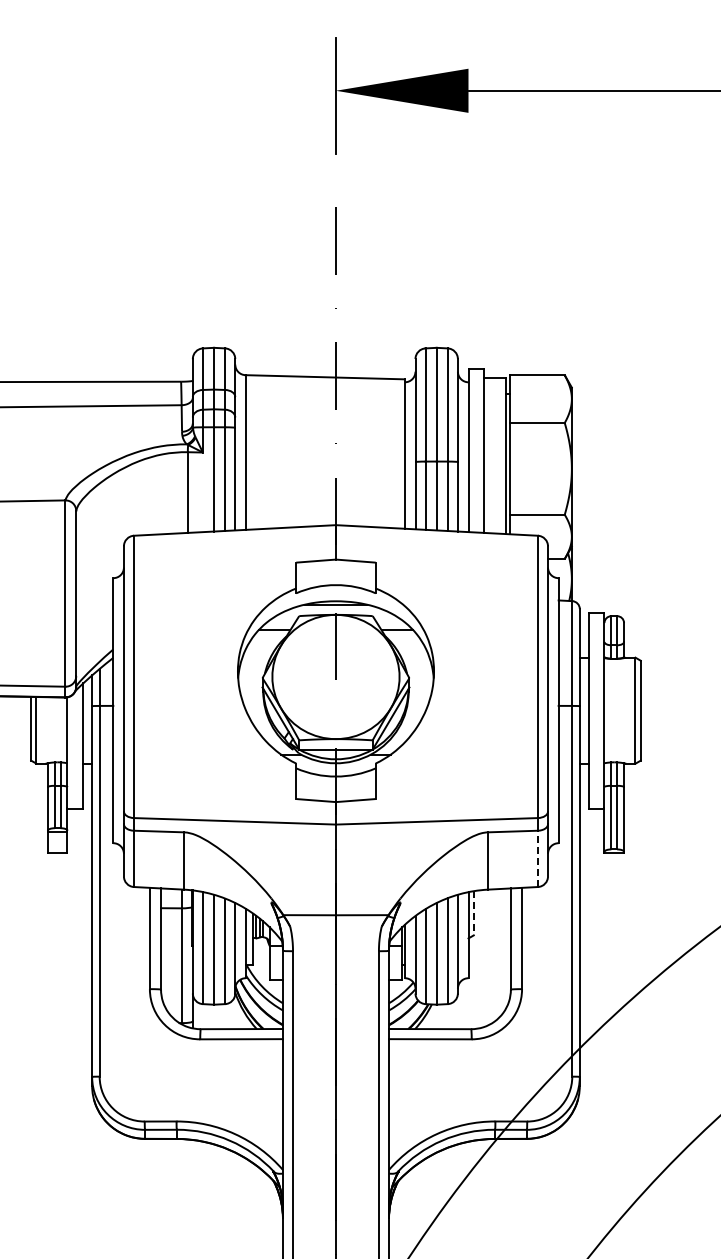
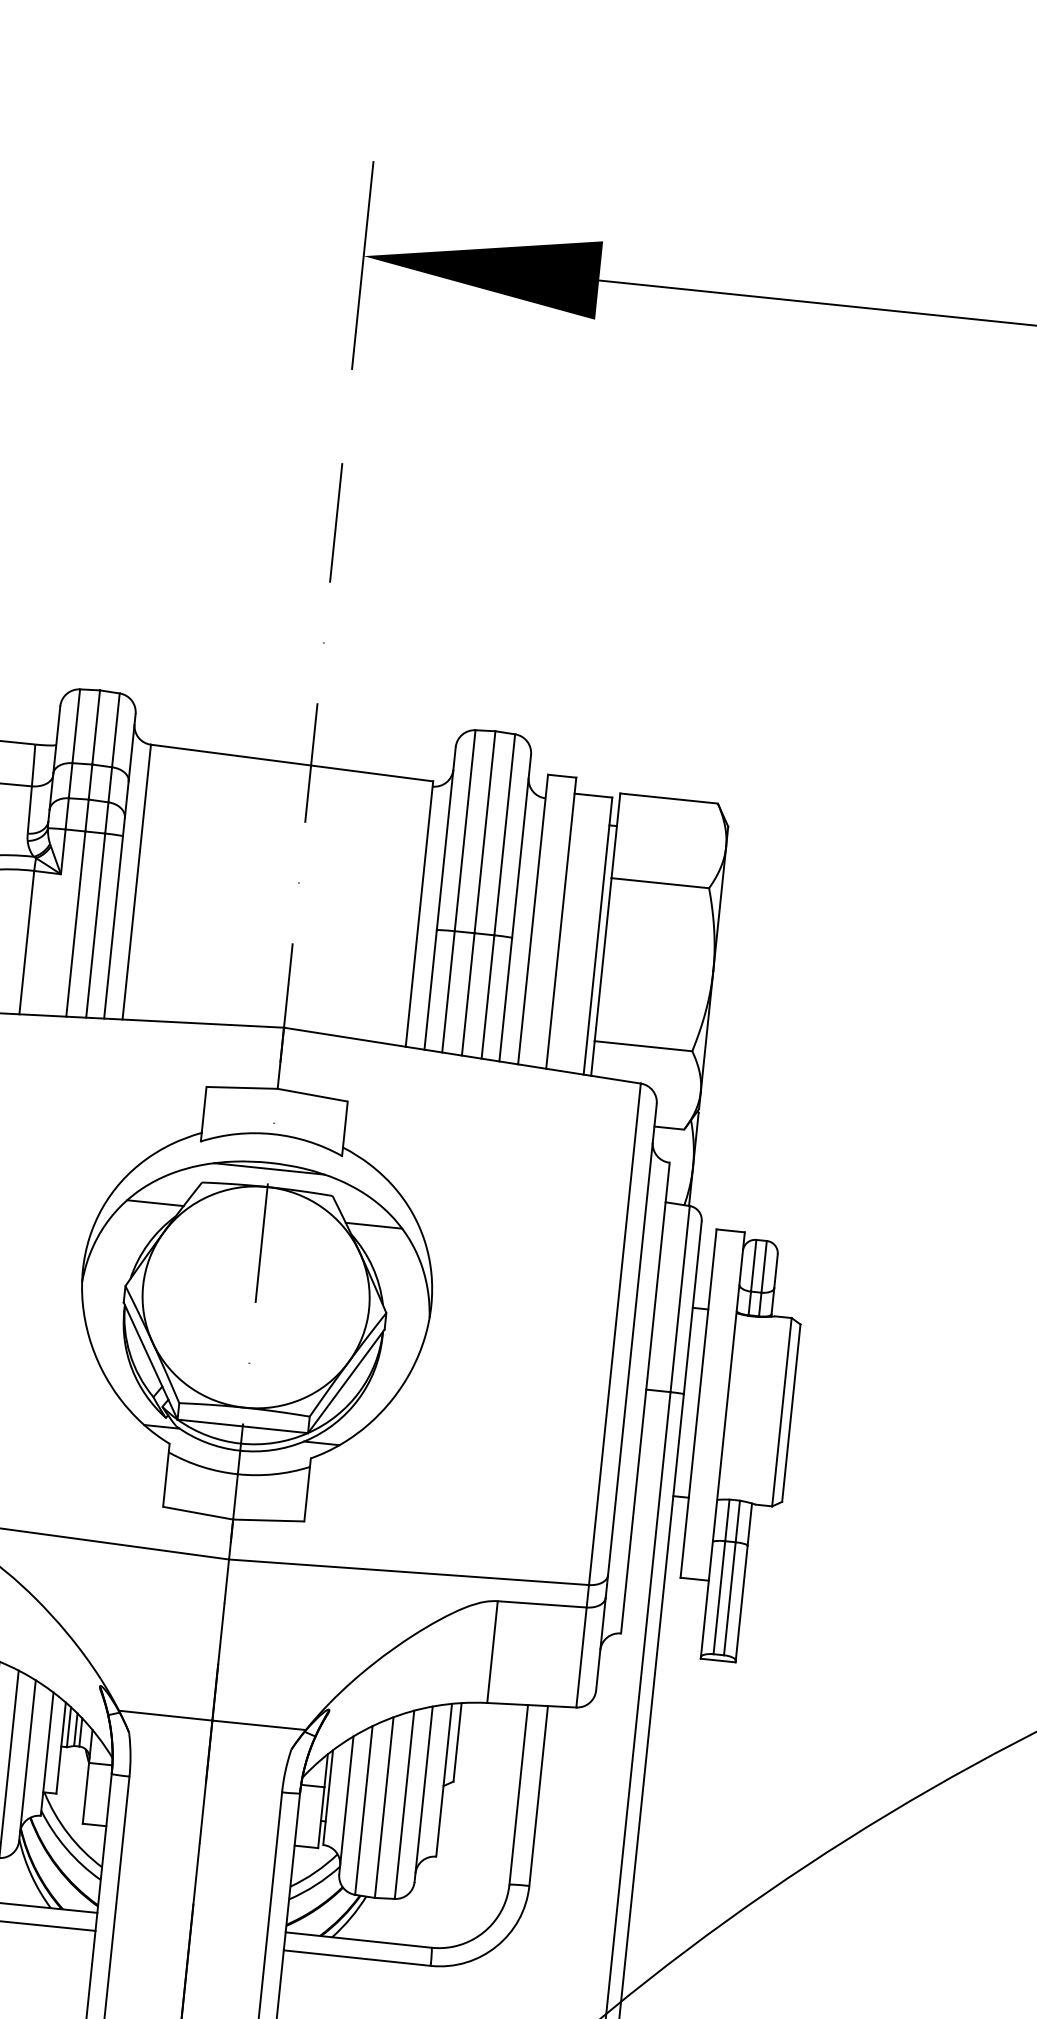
line: (537, 858) -> (580, 1656), dashed -> solid
line: (473, 913) -> (456, 1742), dashed -> solid

